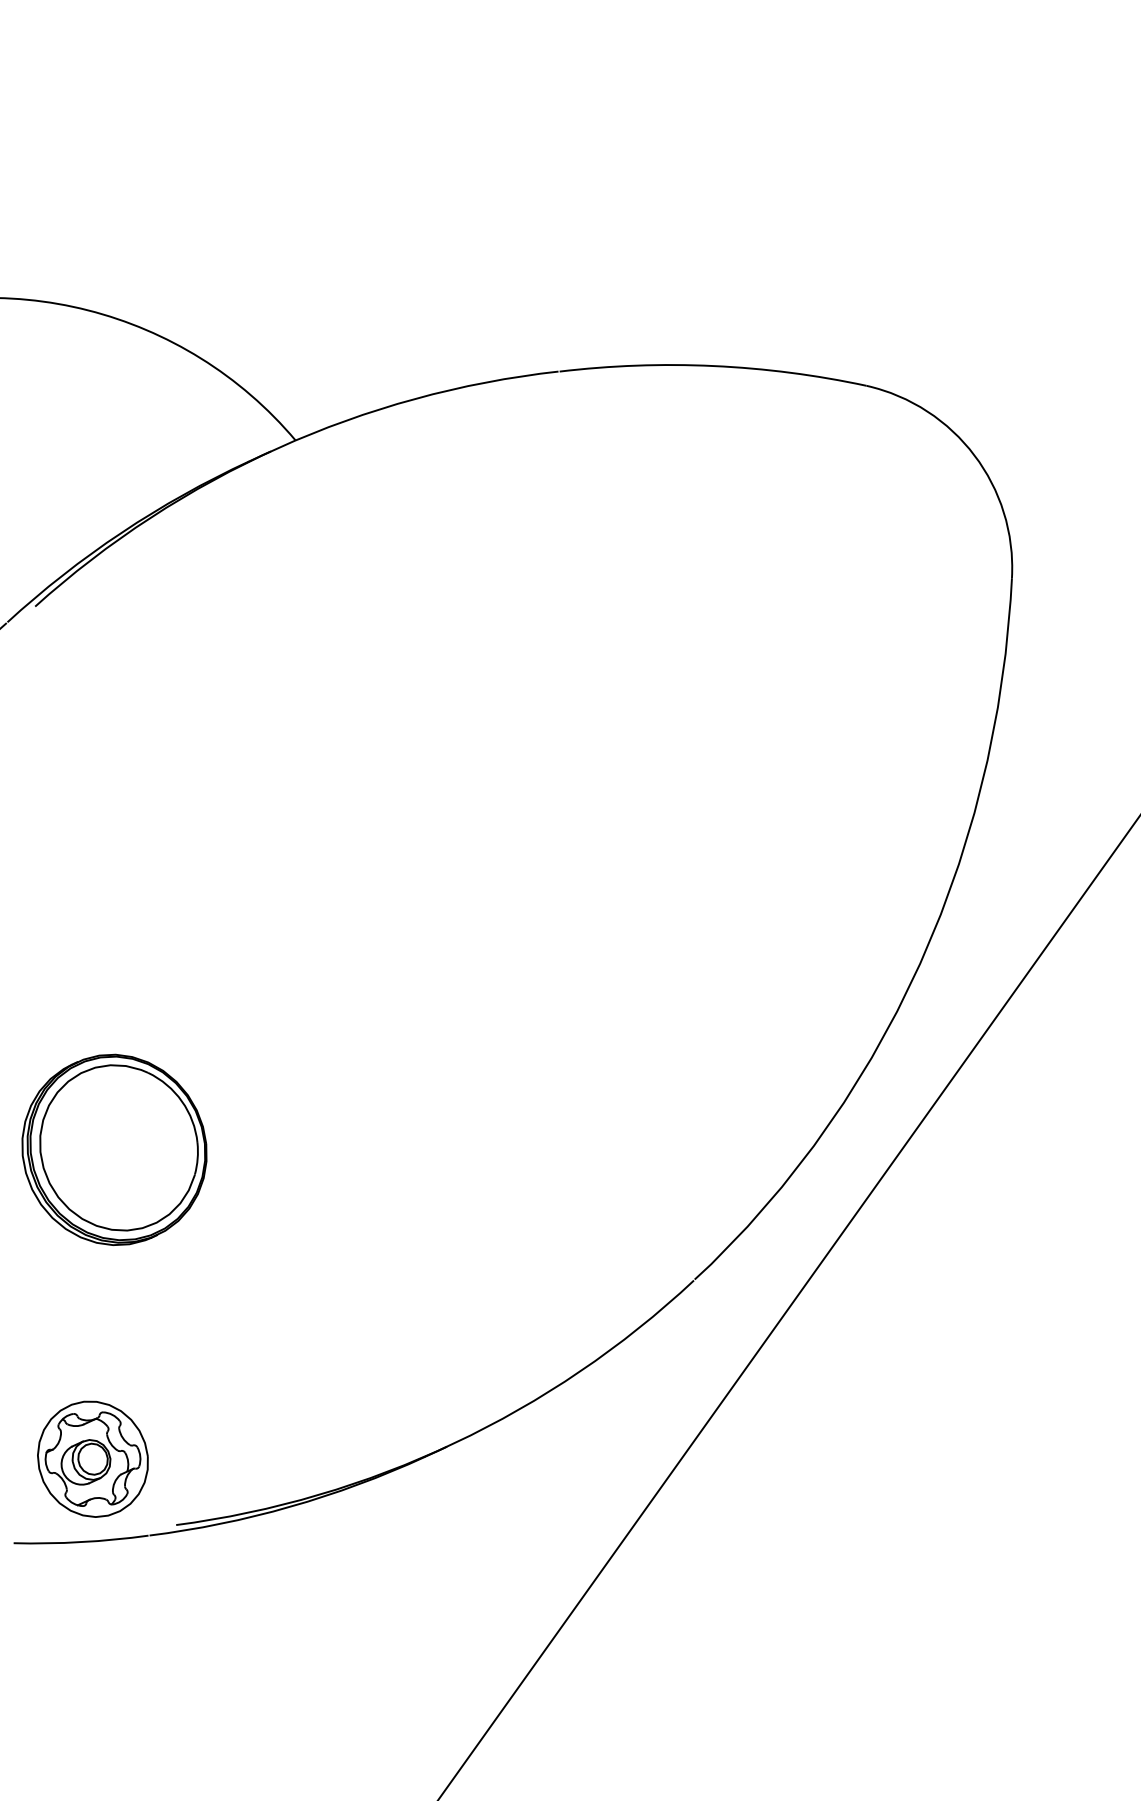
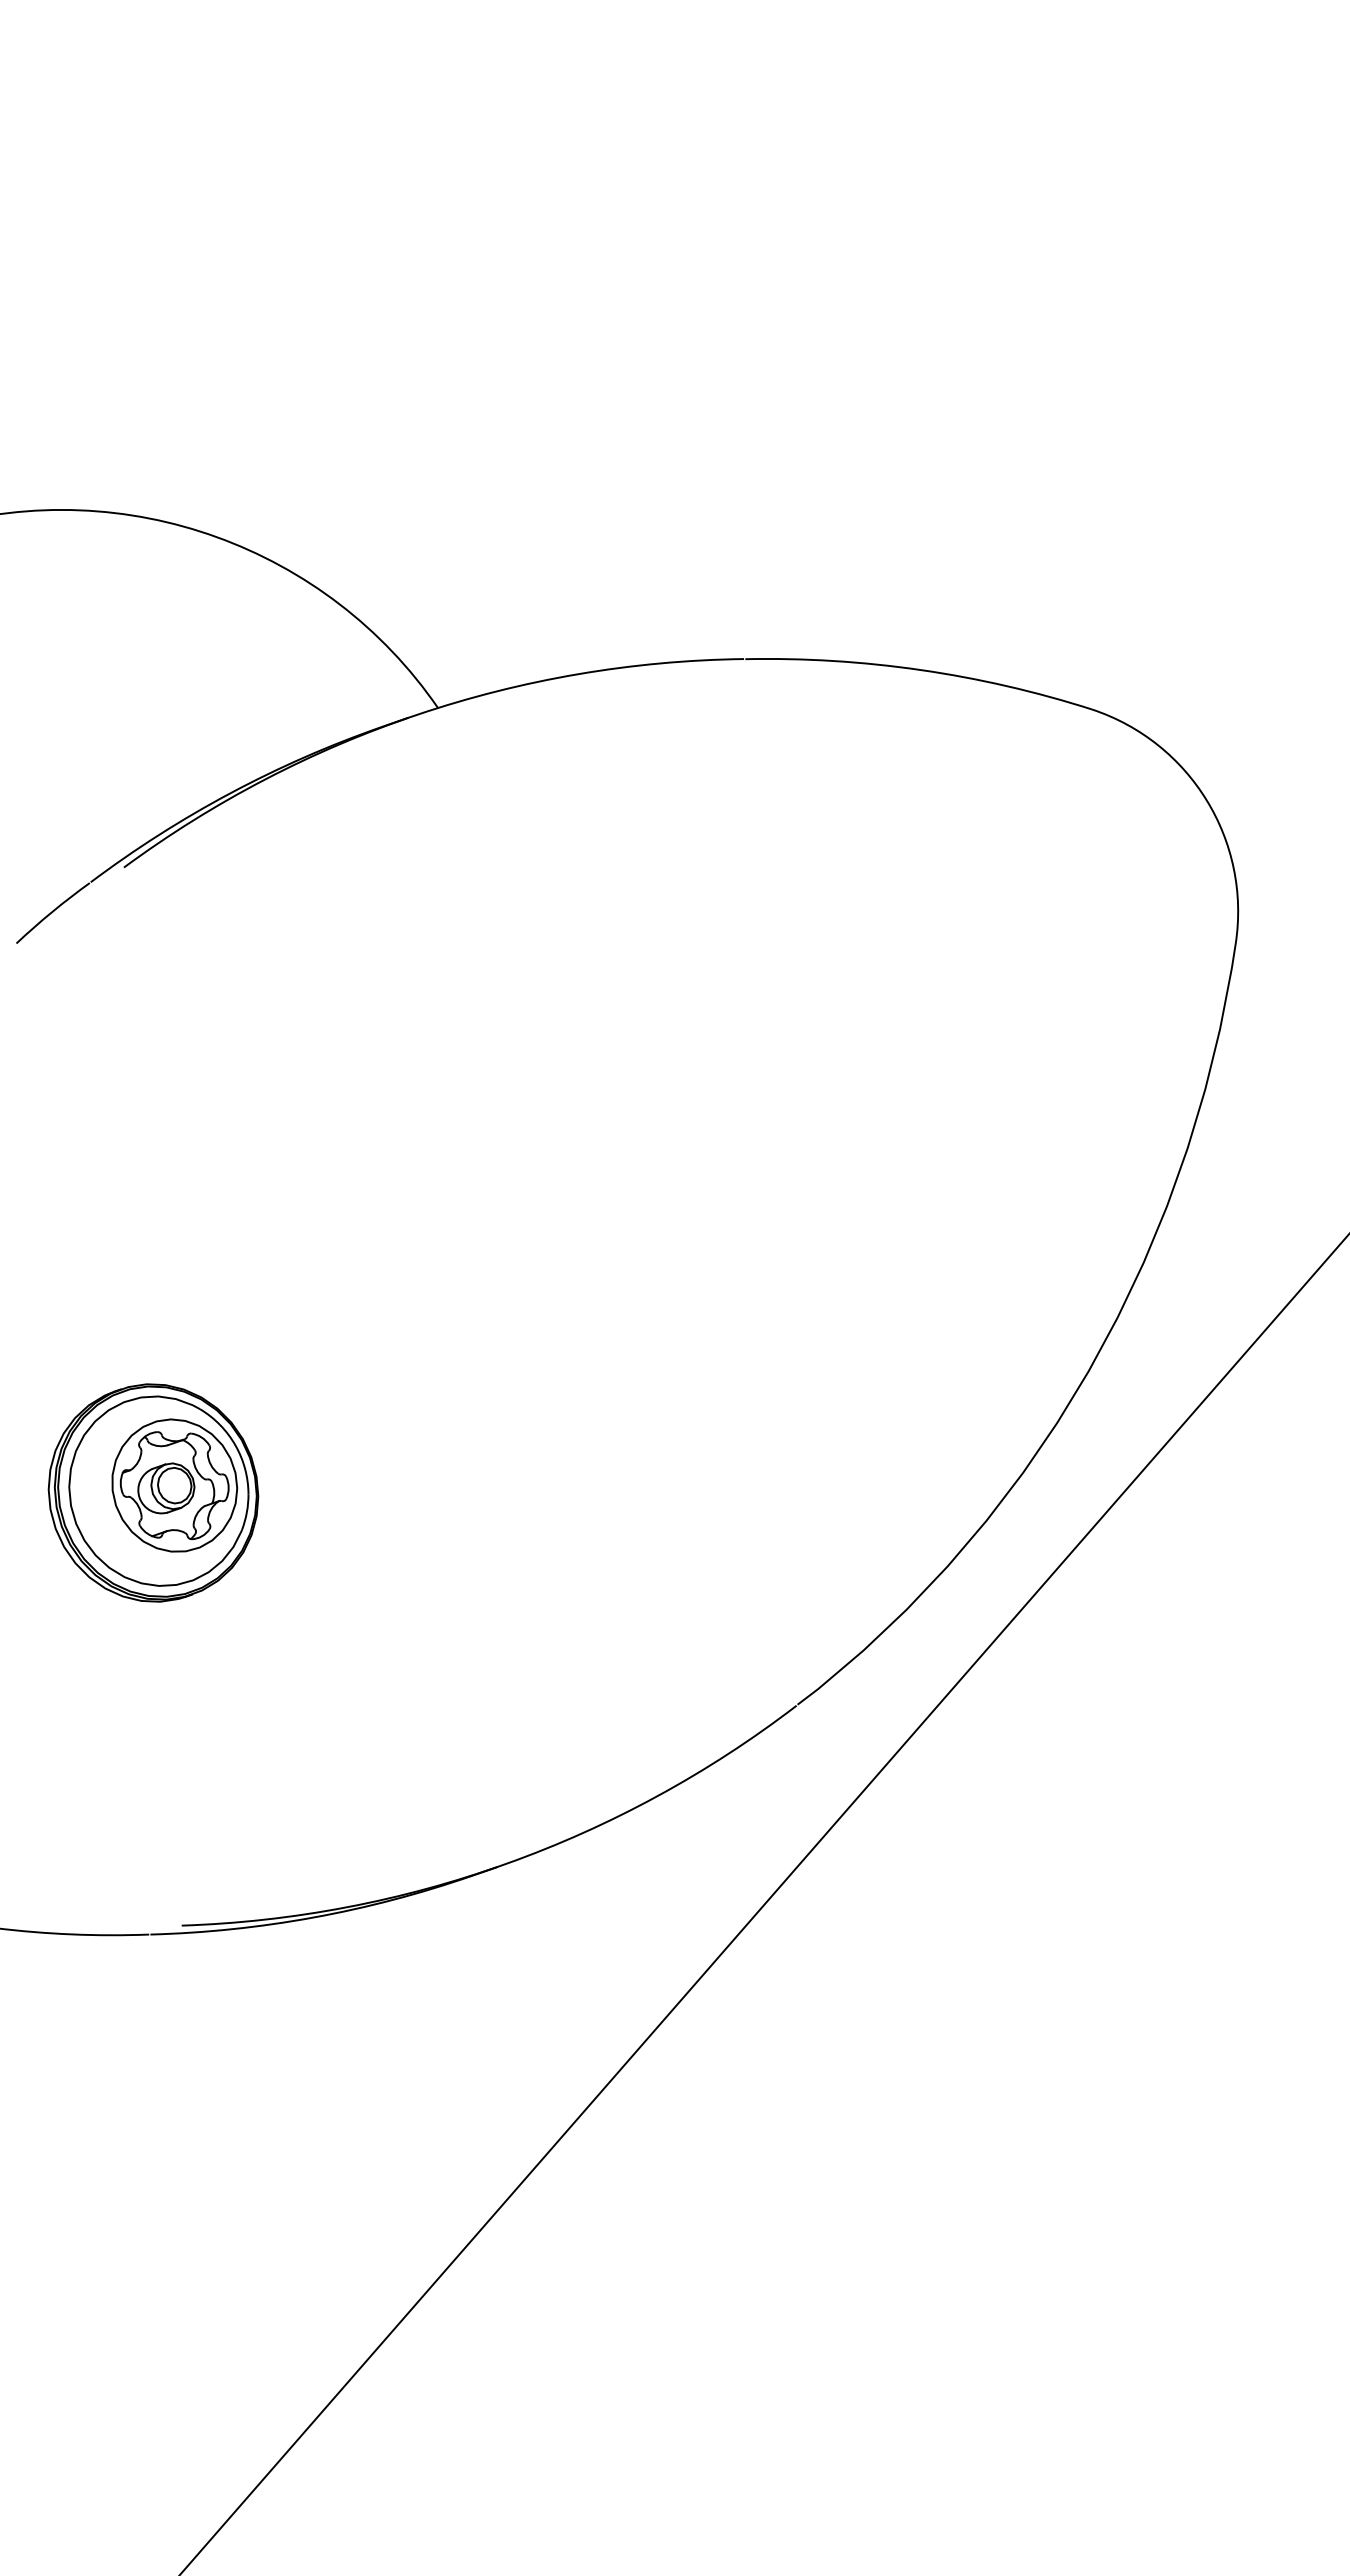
part: (92, 1459) -> (174, 1485), moved

